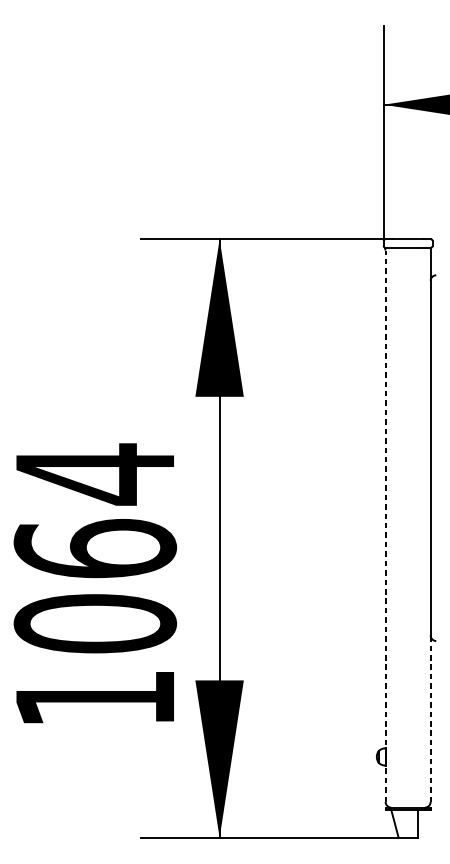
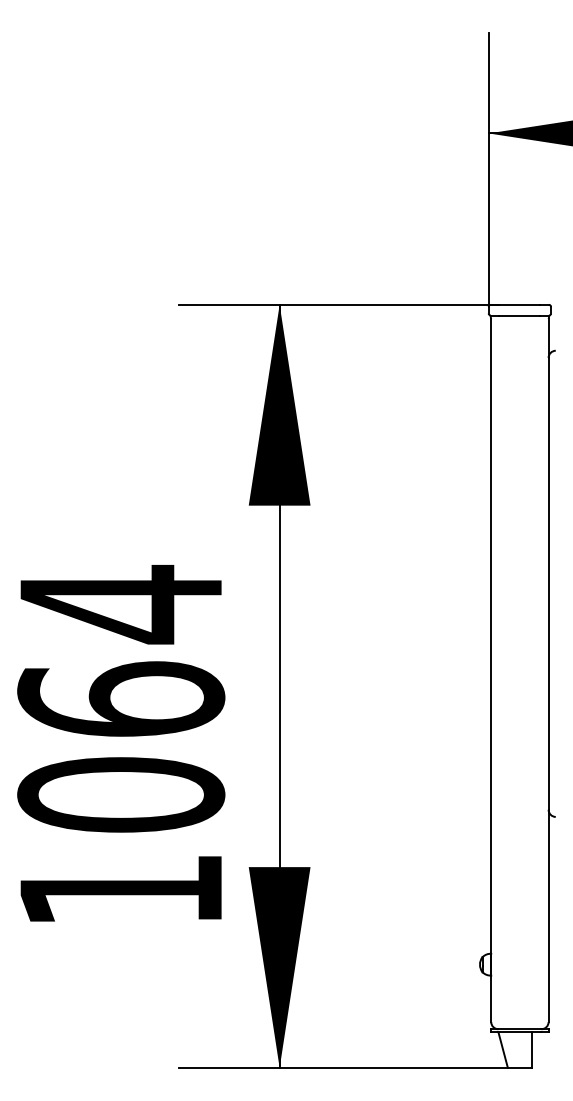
line: (385, 526) -> (491, 670), dashed -> solid
line: (430, 718) -> (548, 915), dashed -> solid

